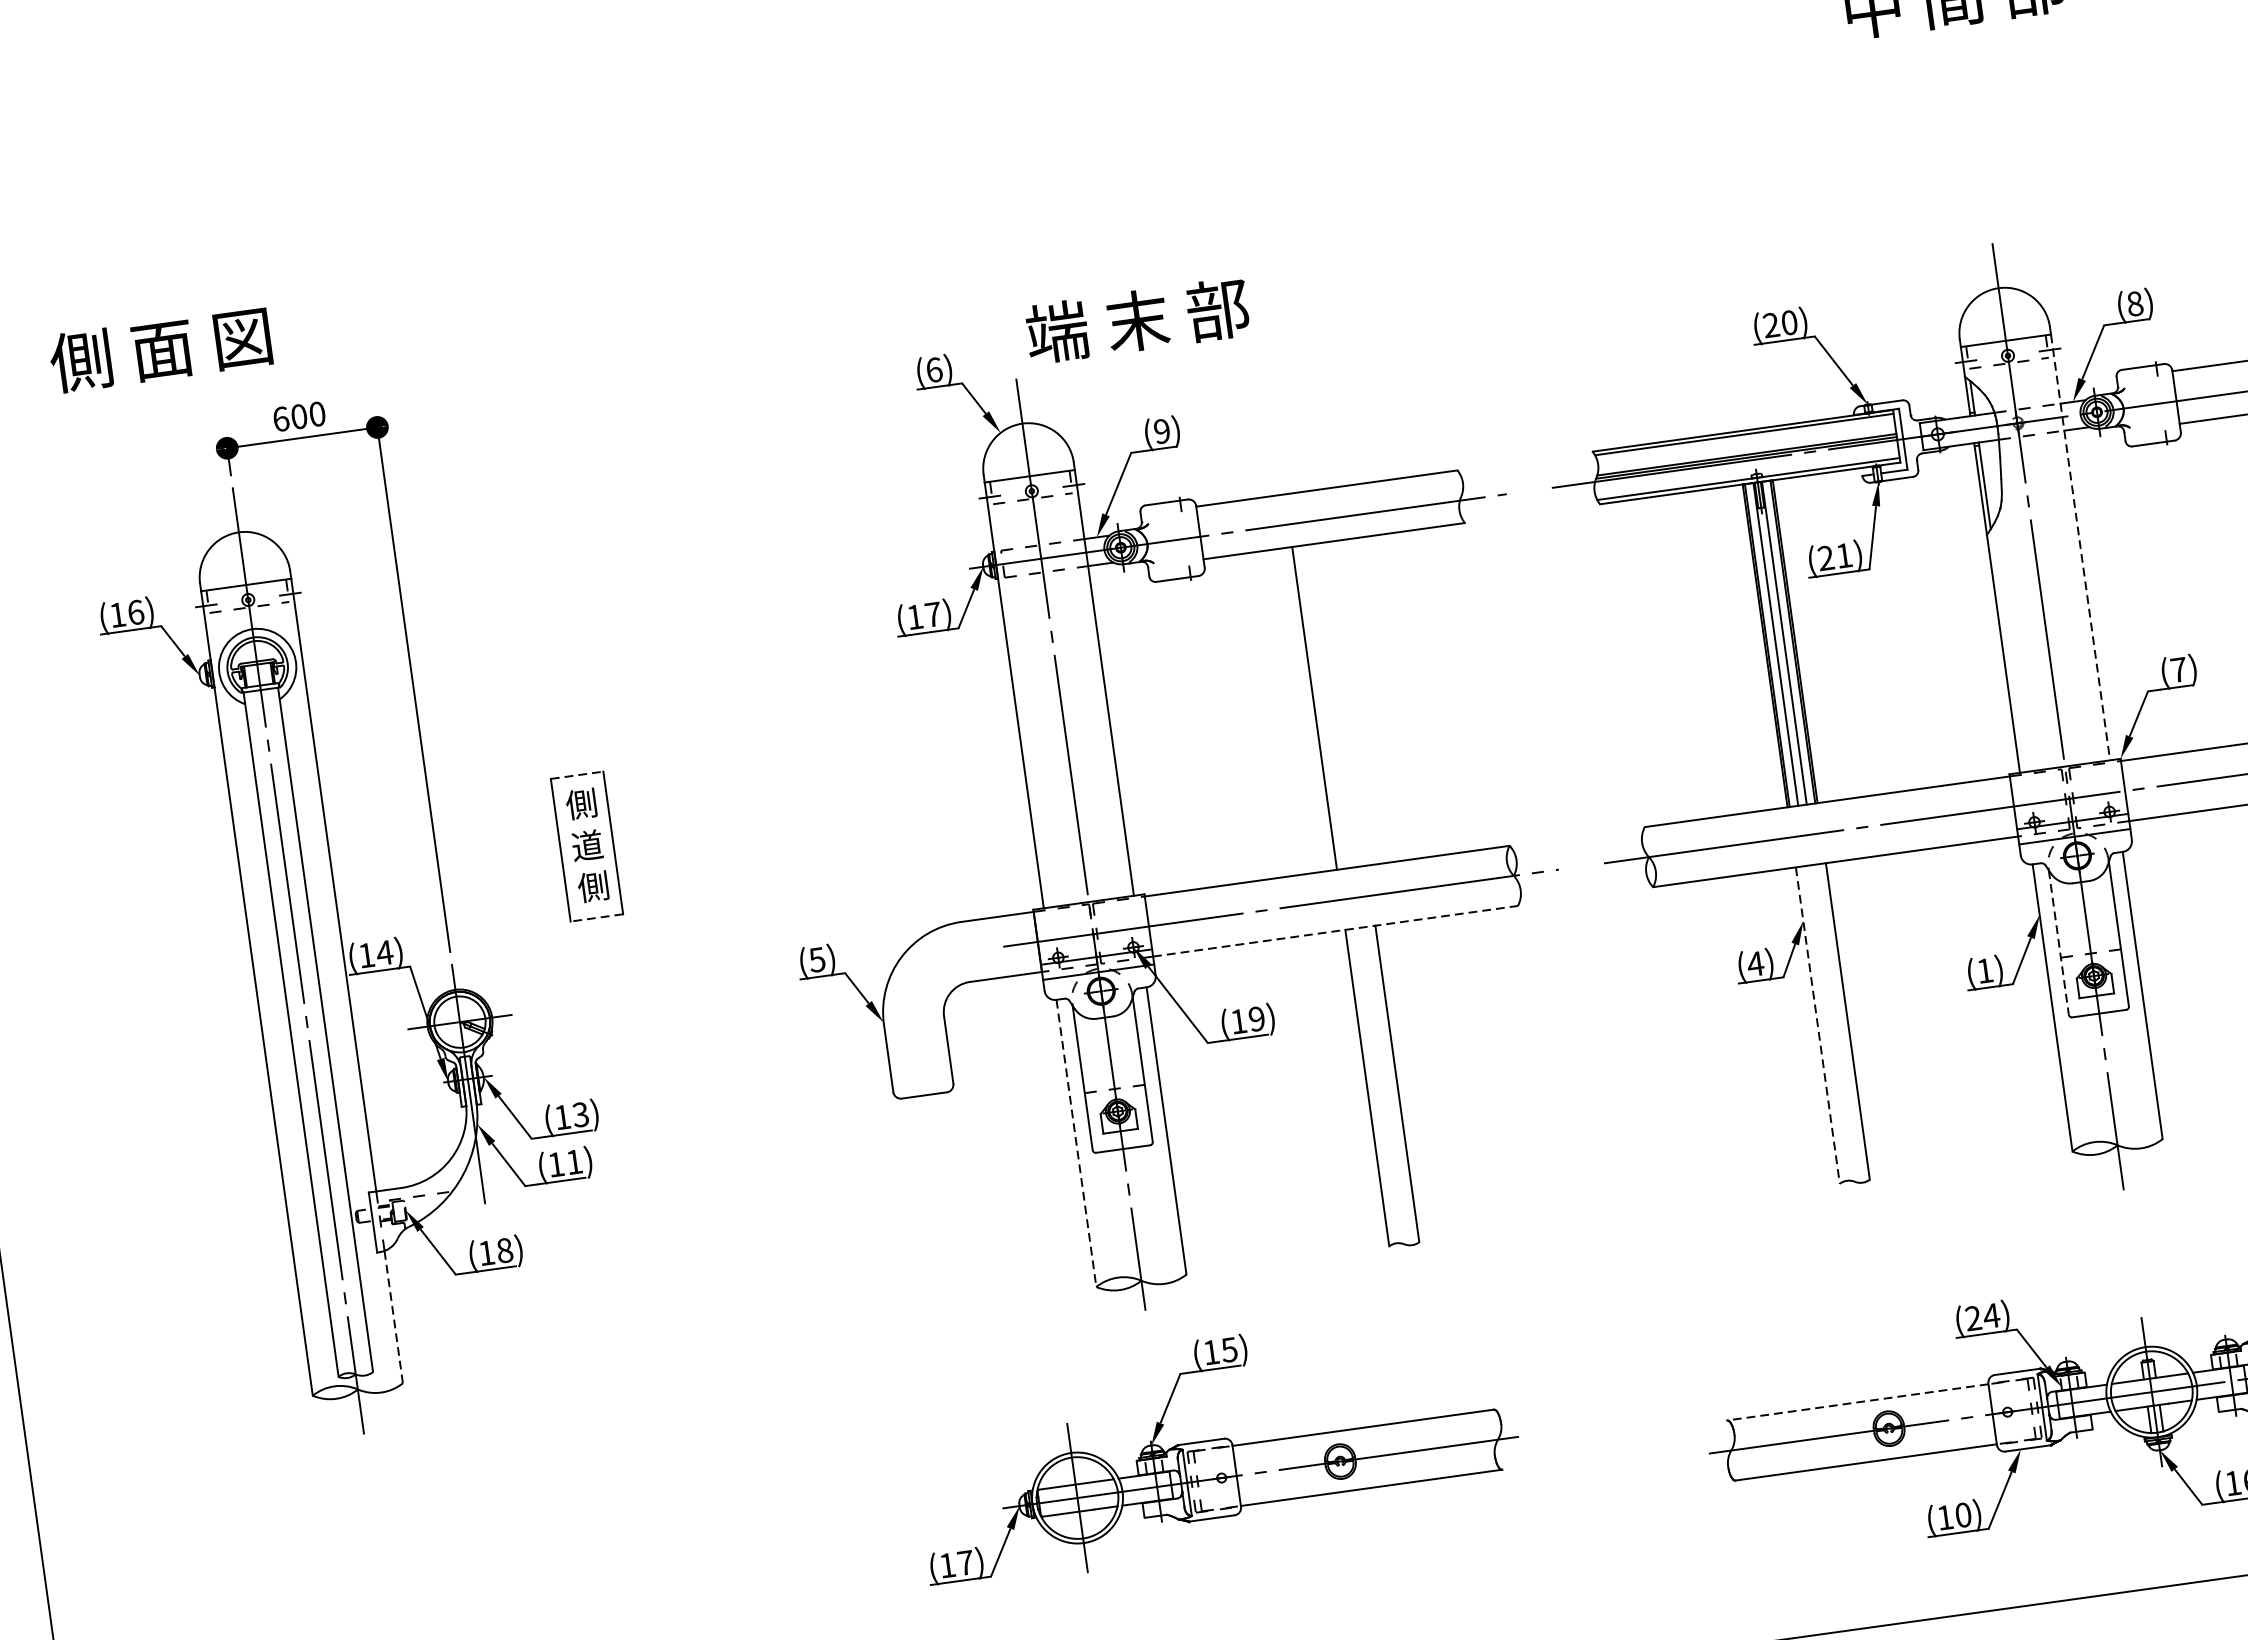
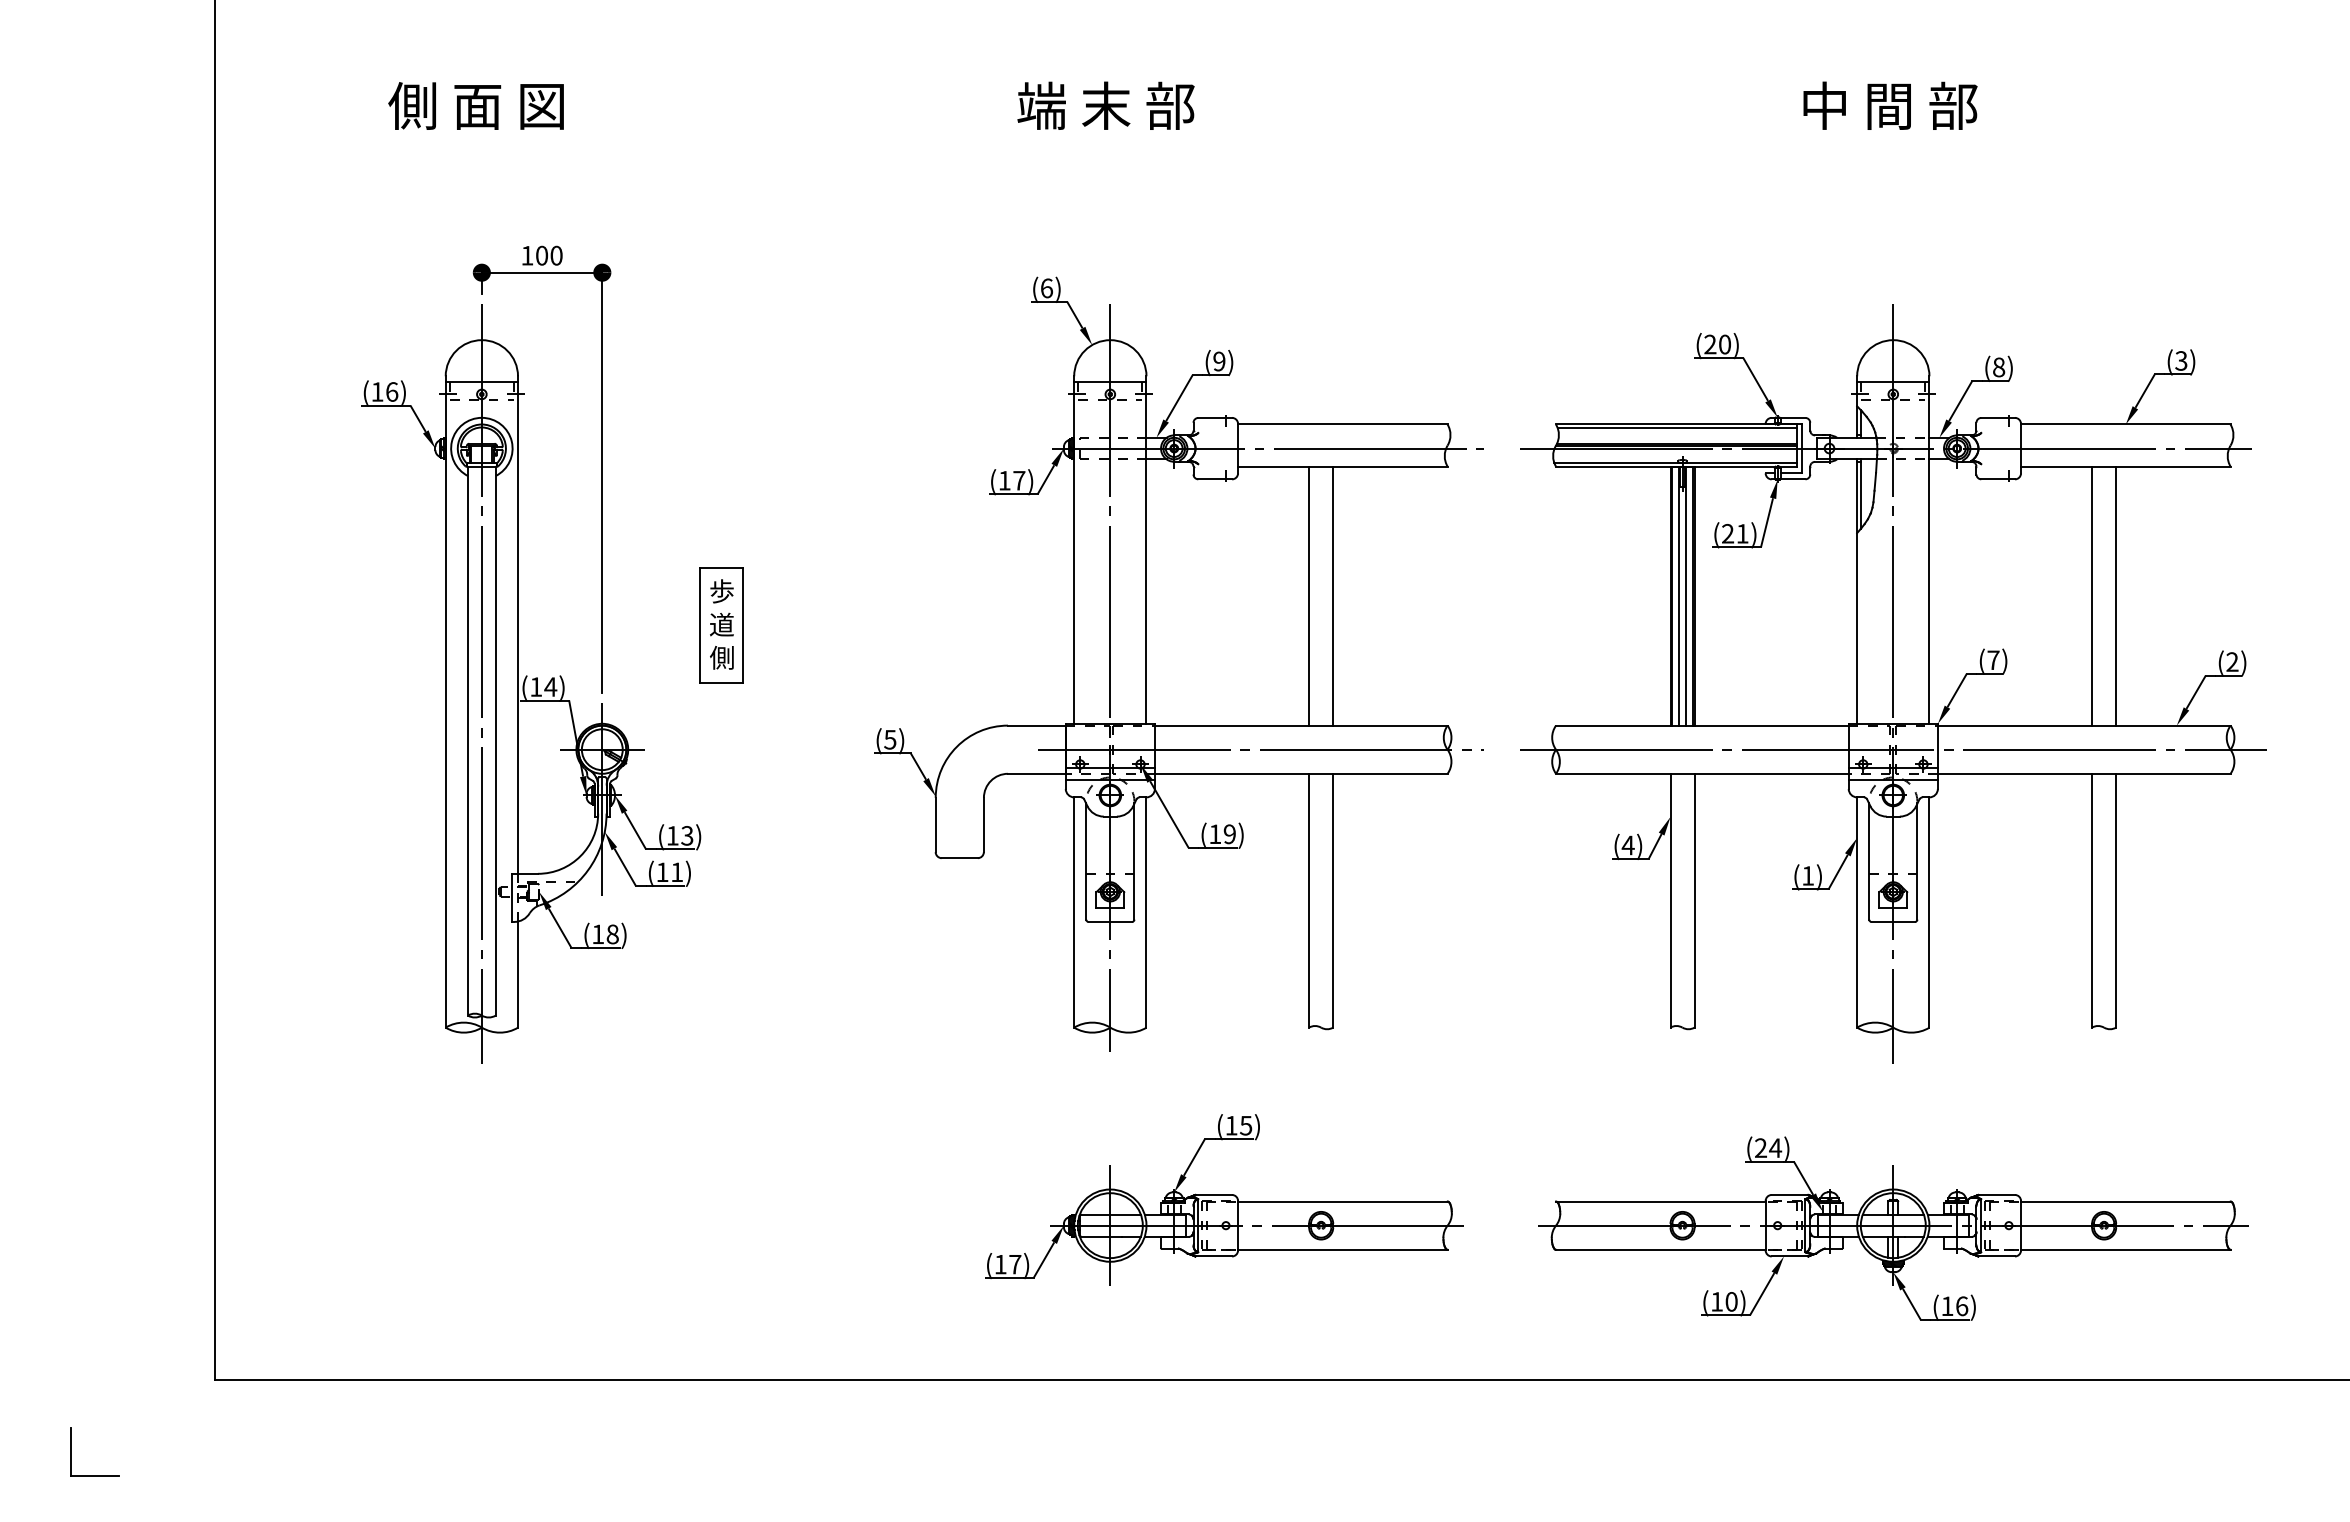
text: (1136, 320) -> (1105, 105), moved
text: (159, 349) -> (475, 105), moved
text: (281, 418) -> (527, 255), 600 -> 100
line: (2080, 547) -> (1929, 553), dashed -> solid
line: (1344, 703) -> (1333, 595), added
line: (577, 775) -> (721, 568), dashed -> solid
text: (581, 804) -> (721, 591), 側 -> 歩
line: (595, 917) -> (720, 682), dashed -> solid
line: (1335, 930) -> (1301, 773), dashed -> solid
line: (2059, 942) -> (1869, 861), dashed -> solid
line: (1817, 1025) -> (1670, 900), dashed -> solid
line: (1076, 1143) -> (1074, 912), dashed -> solid
line: (394, 1316) -> (518, 974), dashed -> solid
line: (1857, 1402) -> (1660, 1201), dashed -> solid
part: (1215, 1445) -> (1224, 1199), moved

